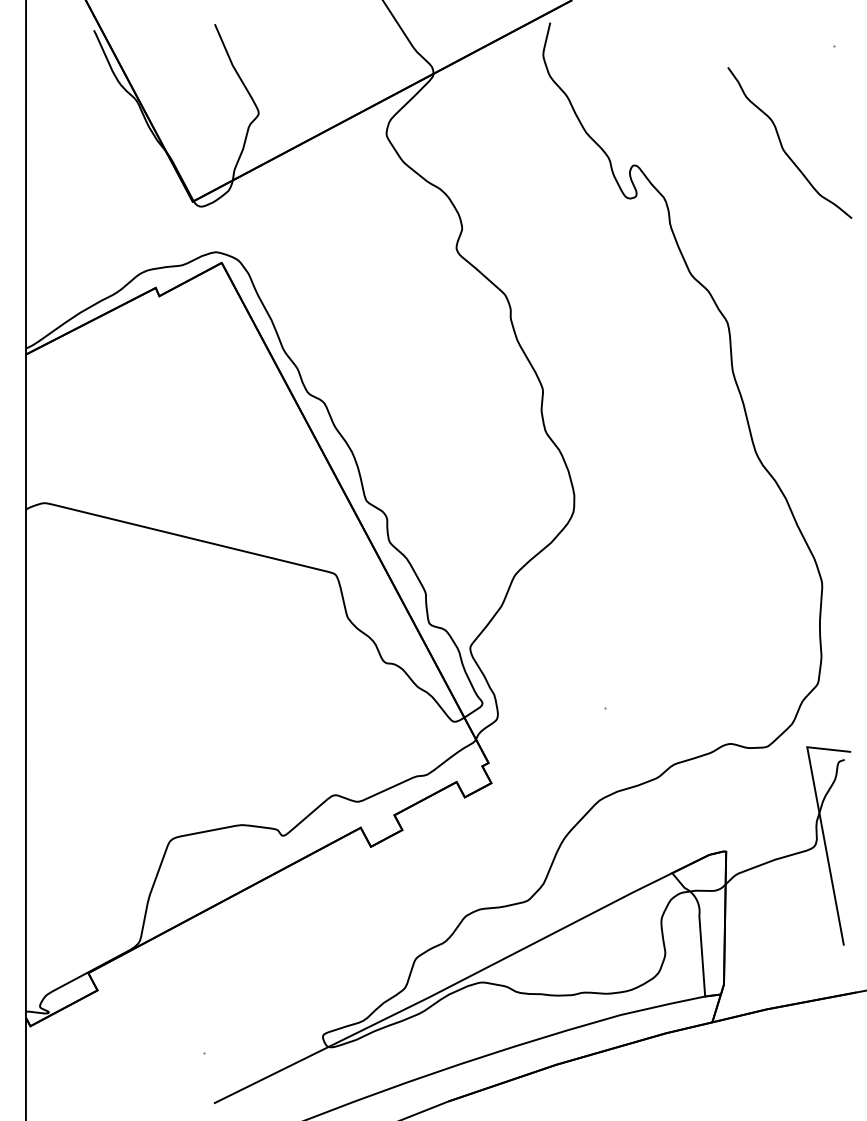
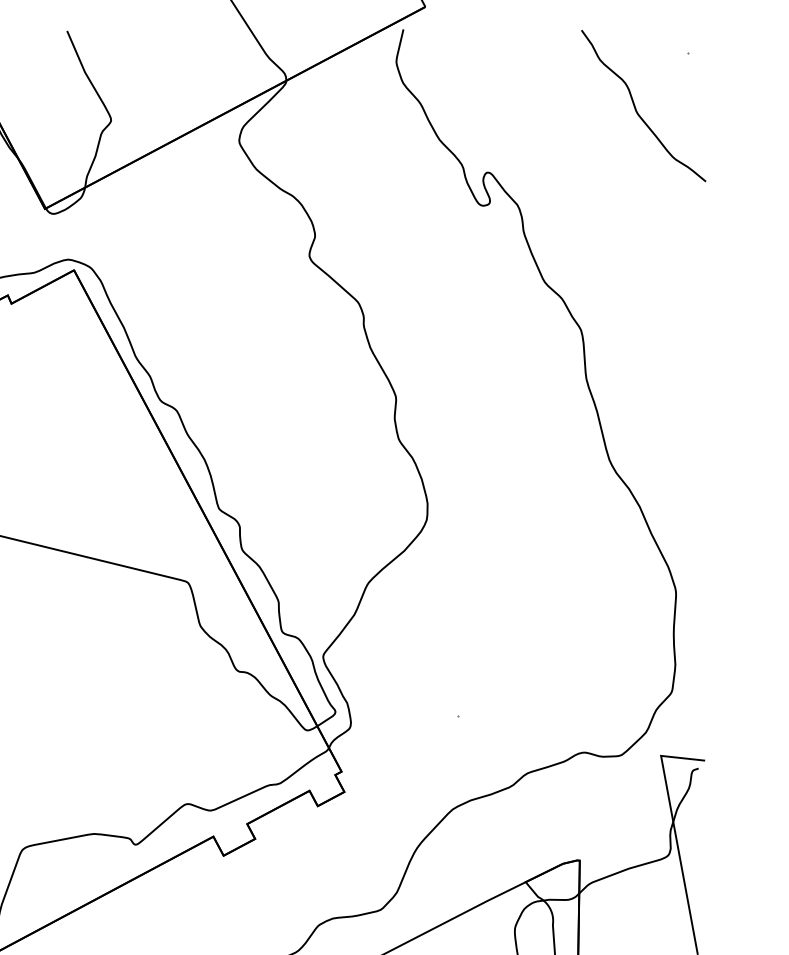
curve: (782, 144) -> (636, 107), moved

